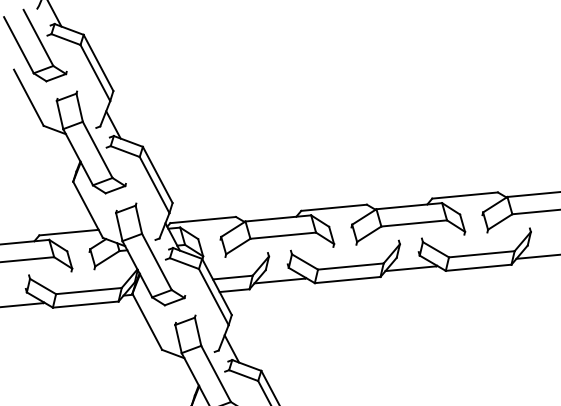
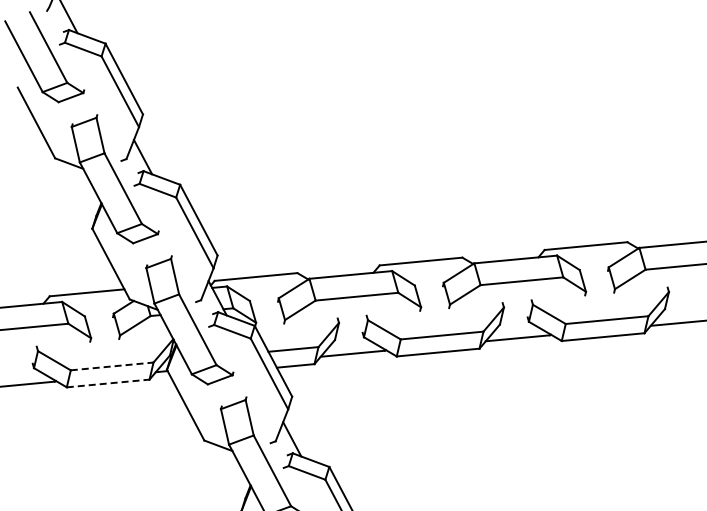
line: (89, 291) -> (112, 366), solid -> dashed
line: (86, 304) -> (108, 383), solid -> dashed

